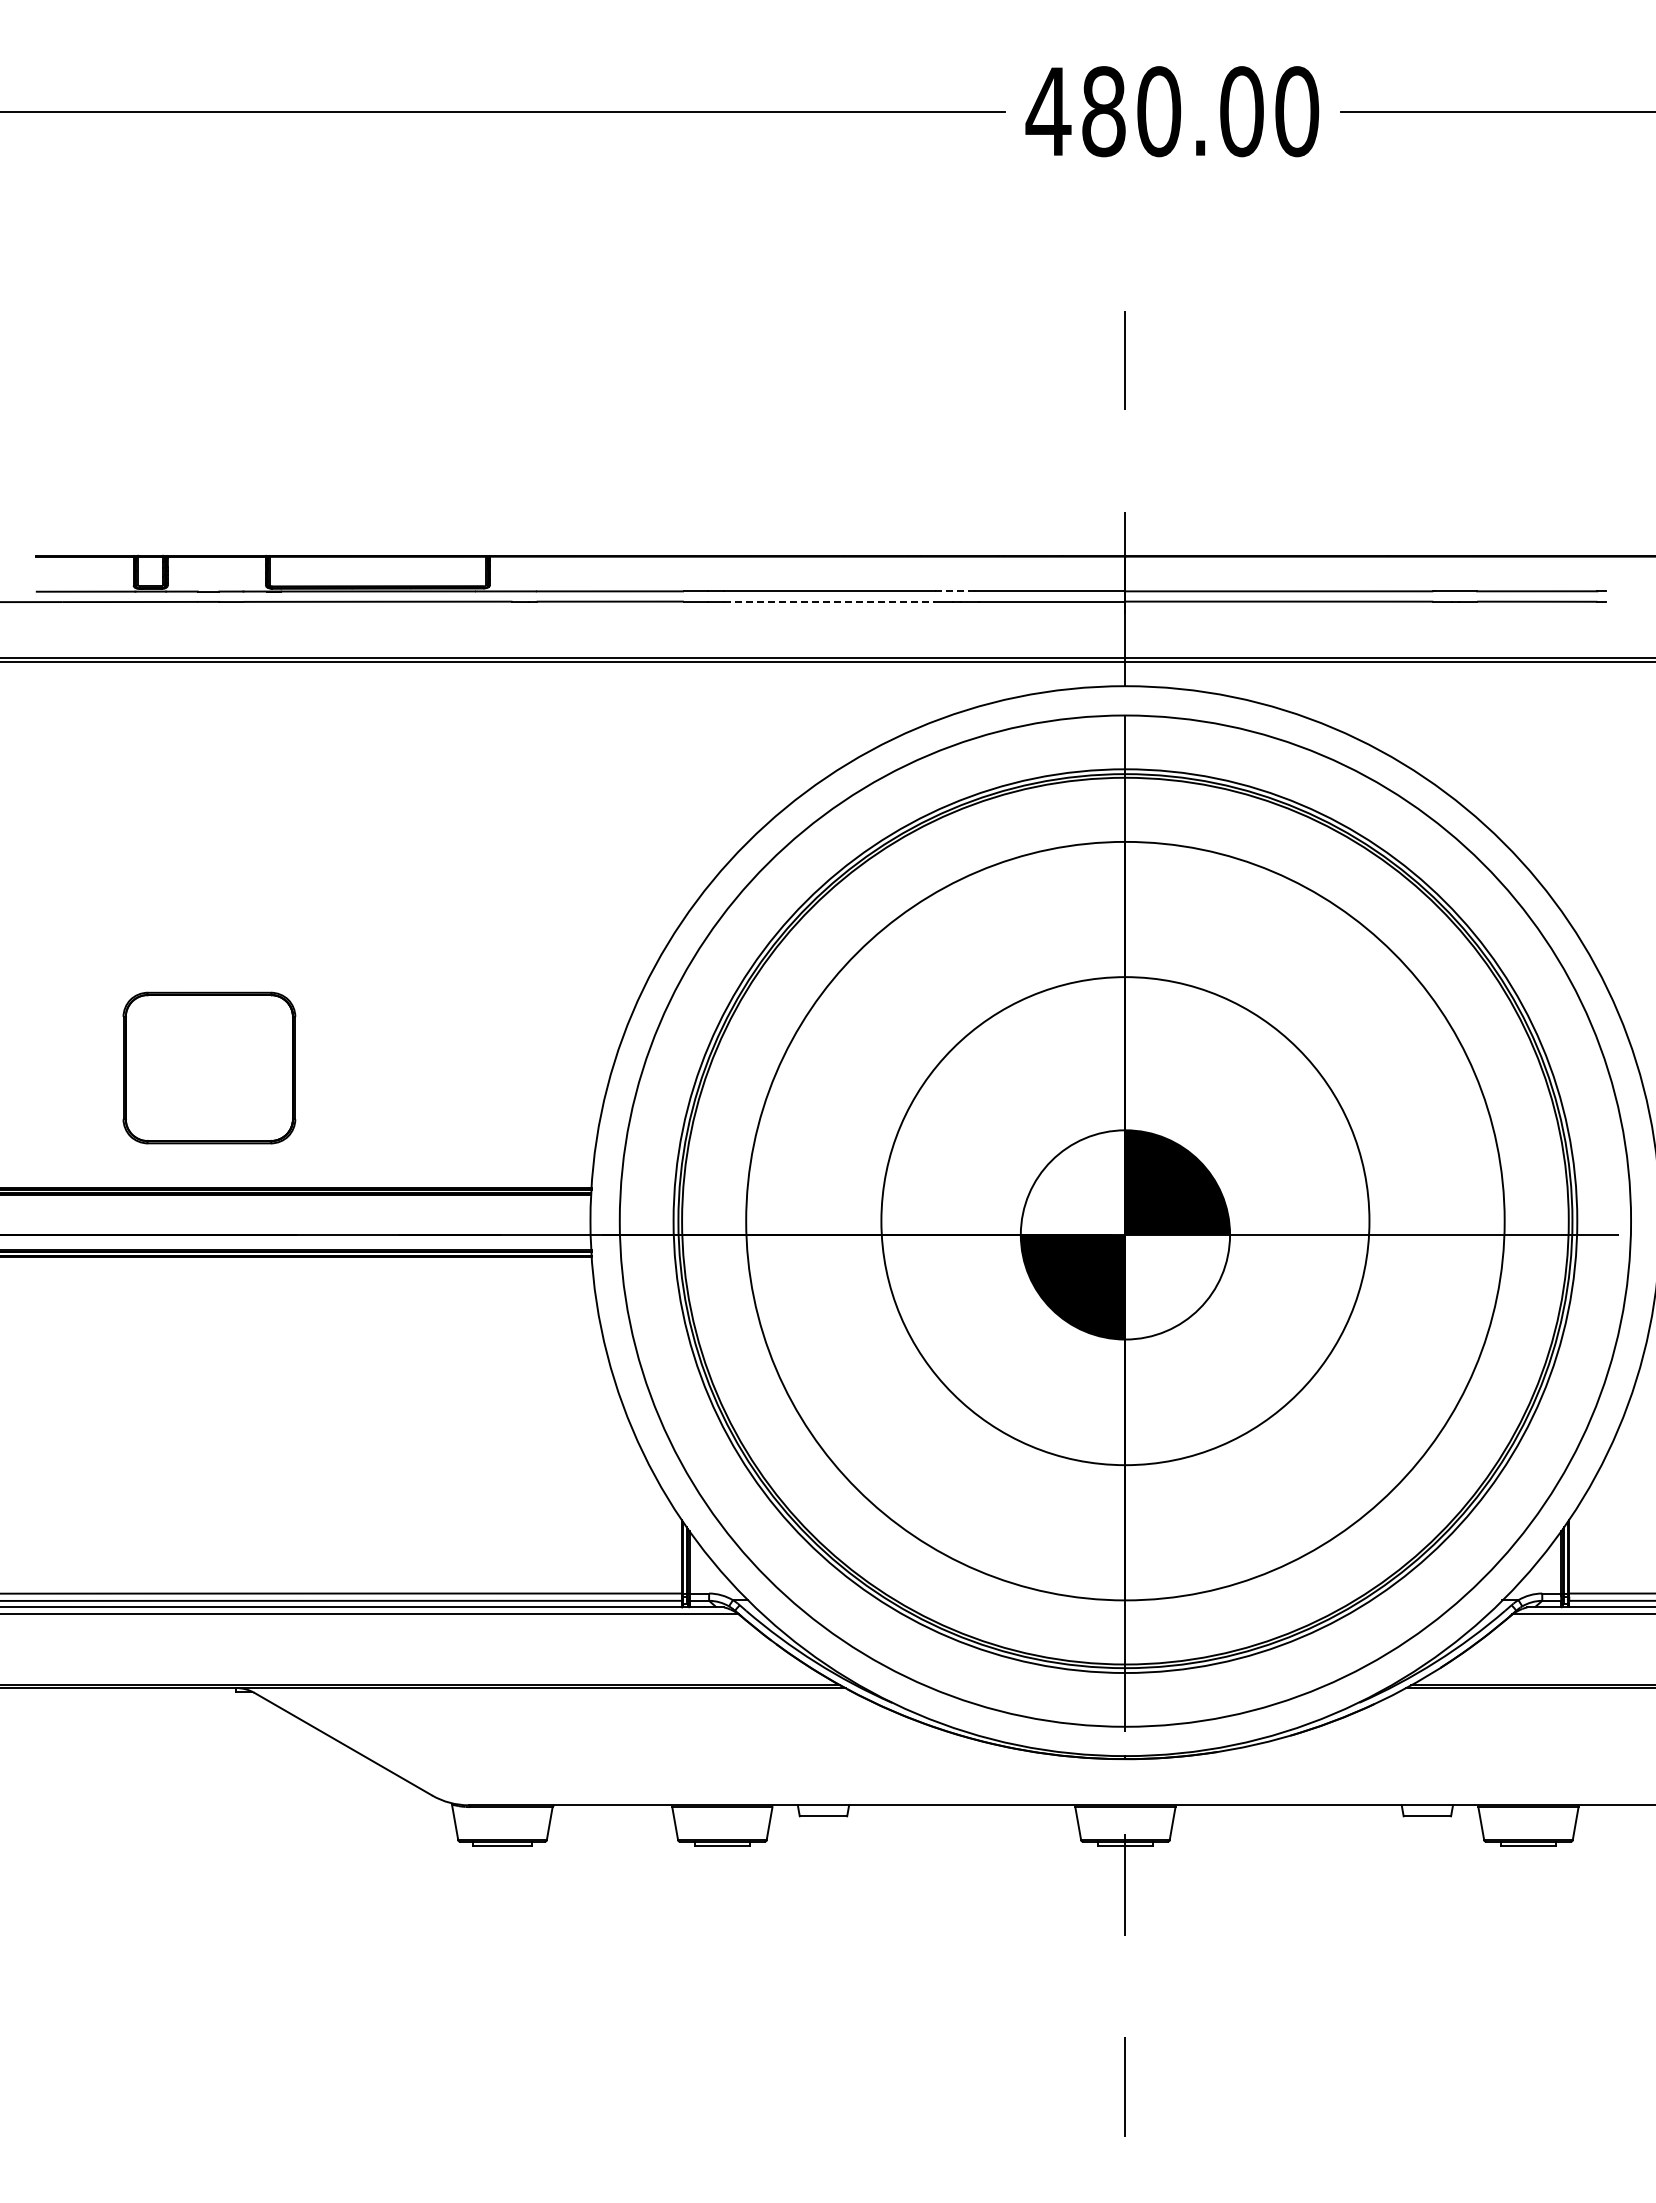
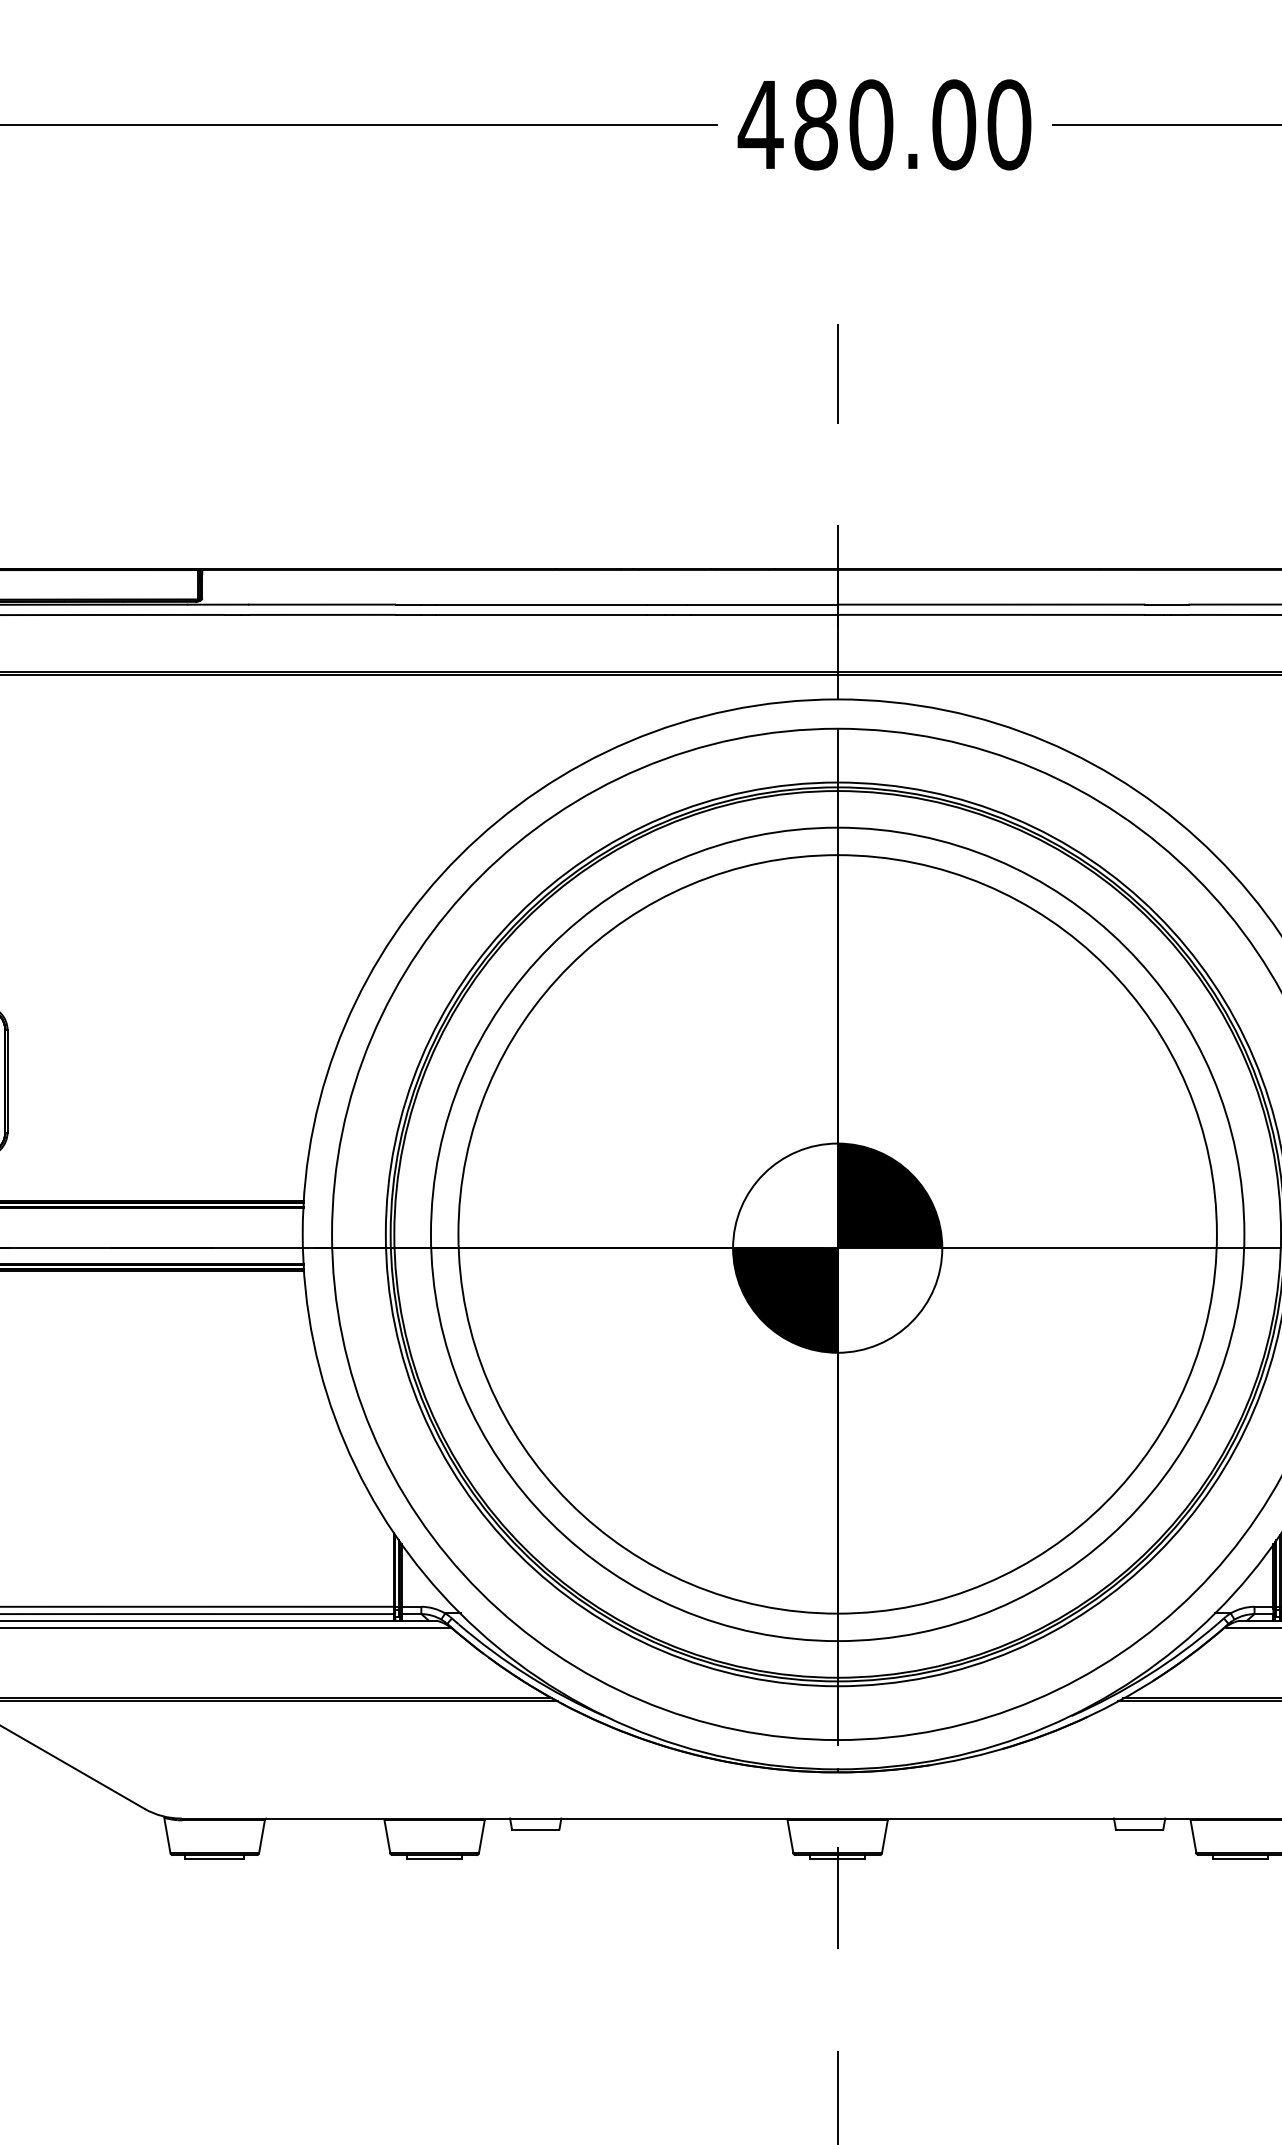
line: (954, 591) -> (666, 604), dashed -> solid
line: (830, 601) -> (542, 614), dashed -> solid
circle: (1125, 1220) -> (837, 1233), size x1.67

